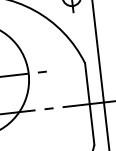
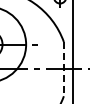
line: (89, 104) -> (63, 69), solid -> dashed

